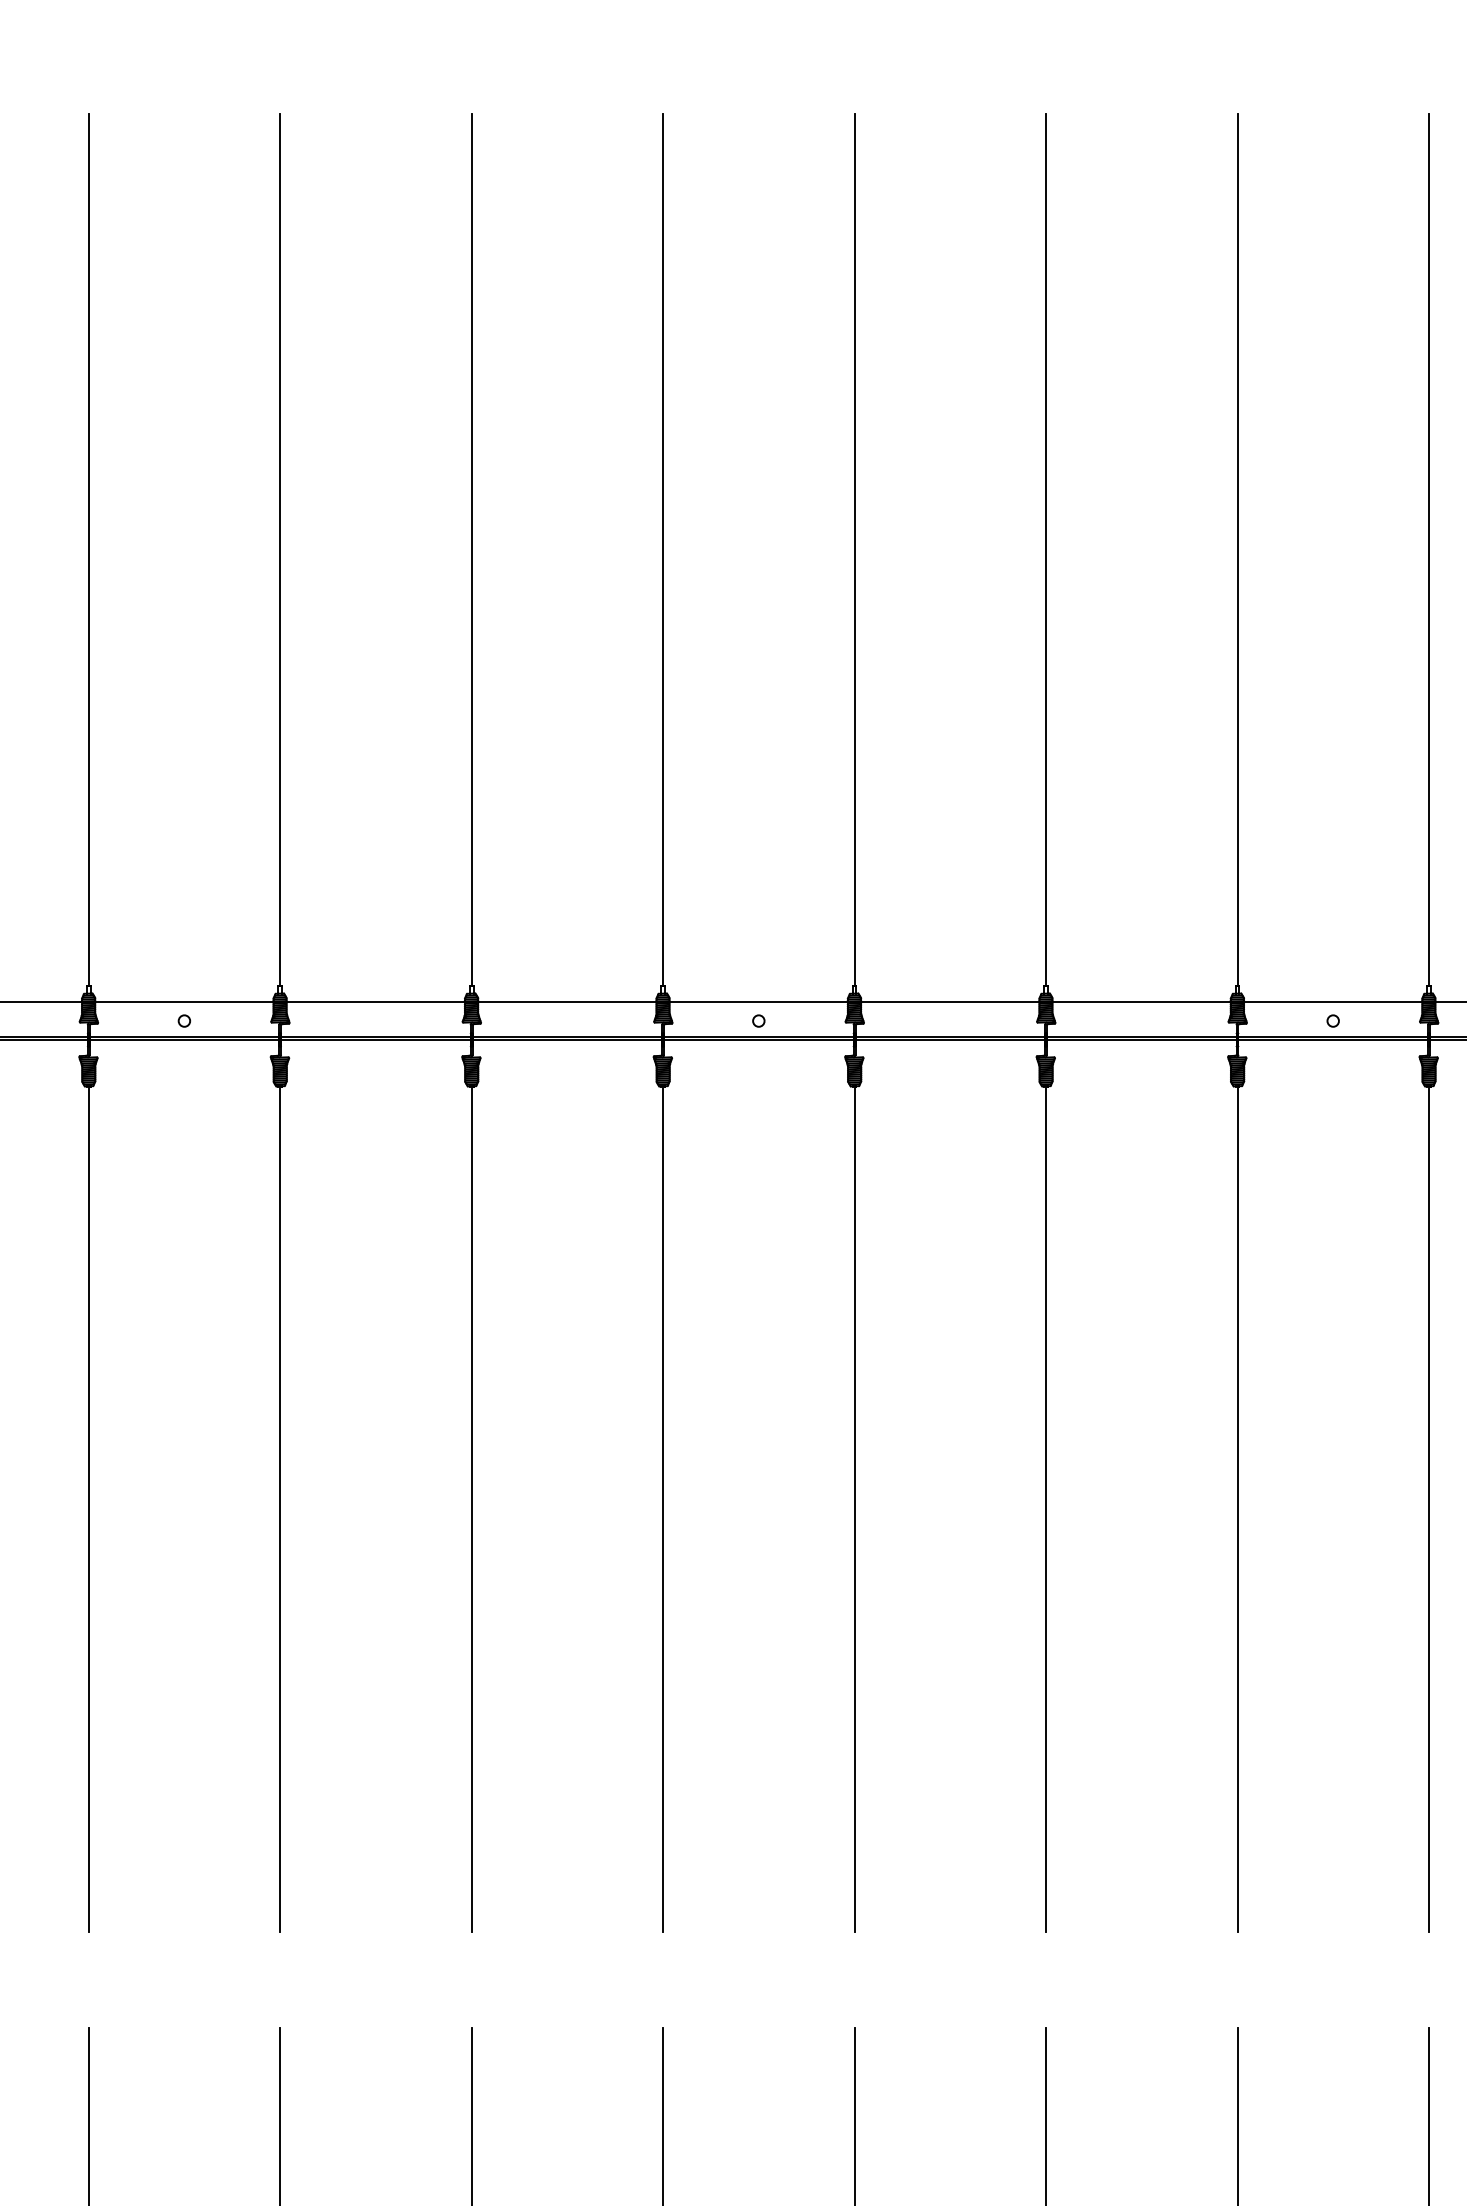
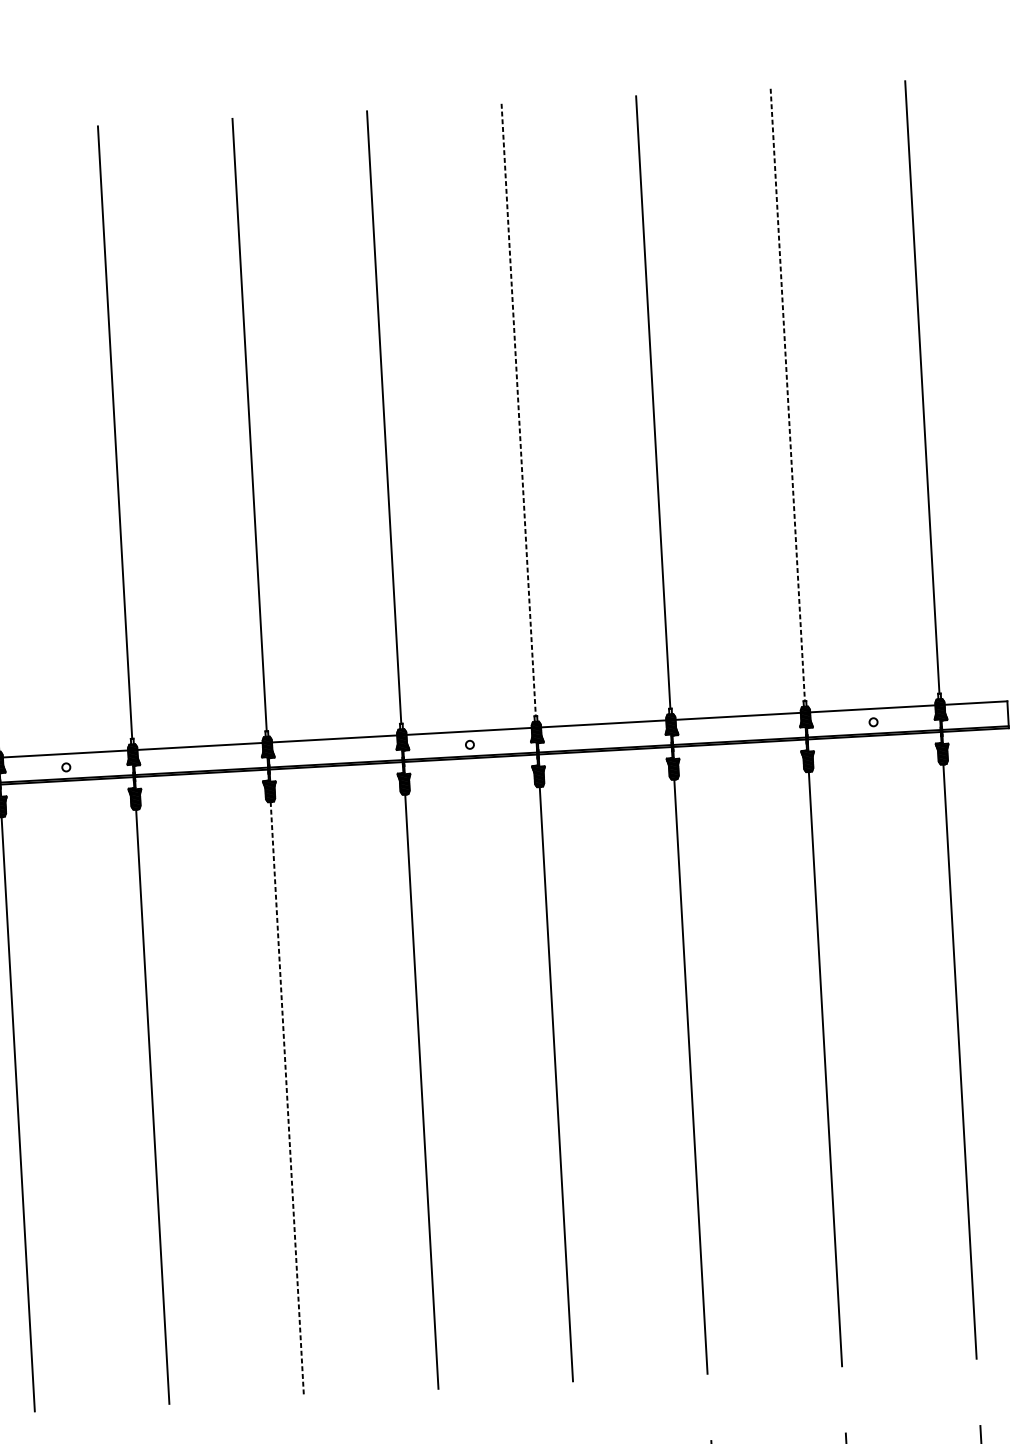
line: (854, 549) -> (518, 409), solid -> dashed
line: (1237, 549) -> (787, 394), solid -> dashed
line: (471, 1509) -> (287, 1099), solid -> dashed

